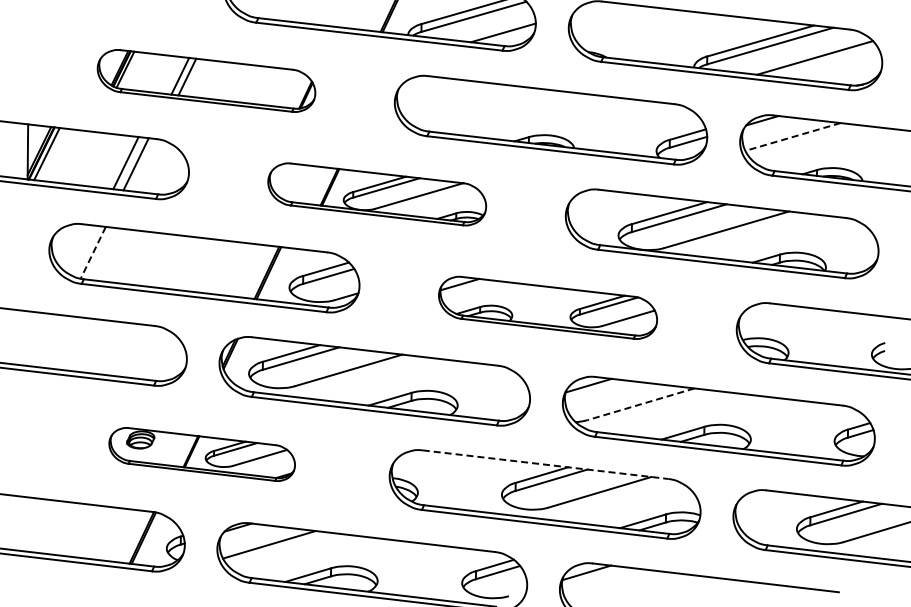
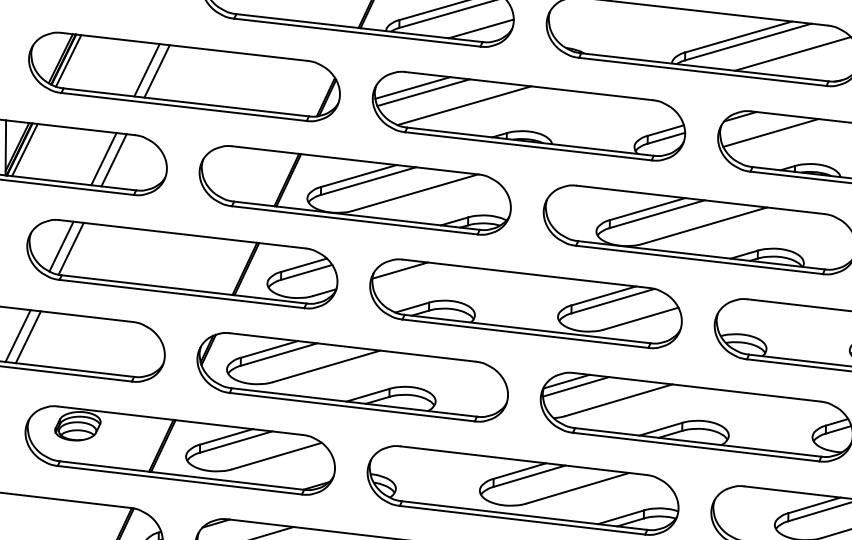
part: (206, 80) -> (184, 76), size x1.43
line: (434, 91) -> (412, 87), added
line: (445, 96) -> (423, 92), added
line: (486, 109) -> (464, 105), added
line: (793, 136) -> (771, 132), dashed -> solid
part: (376, 194) -> (354, 190), size x1.43
line: (83, 250) -> (61, 246), added
line: (93, 252) -> (71, 248), dashed -> solid
part: (547, 307) -> (525, 303), size x1.43
line: (39, 339) -> (17, 335), added
line: (49, 341) -> (27, 337), added
line: (597, 390) -> (575, 386), added
line: (641, 404) -> (619, 400), dashed -> solid
part: (201, 454) -> (179, 450), size x1.67
line: (545, 464) -> (523, 460), dashed -> solid

